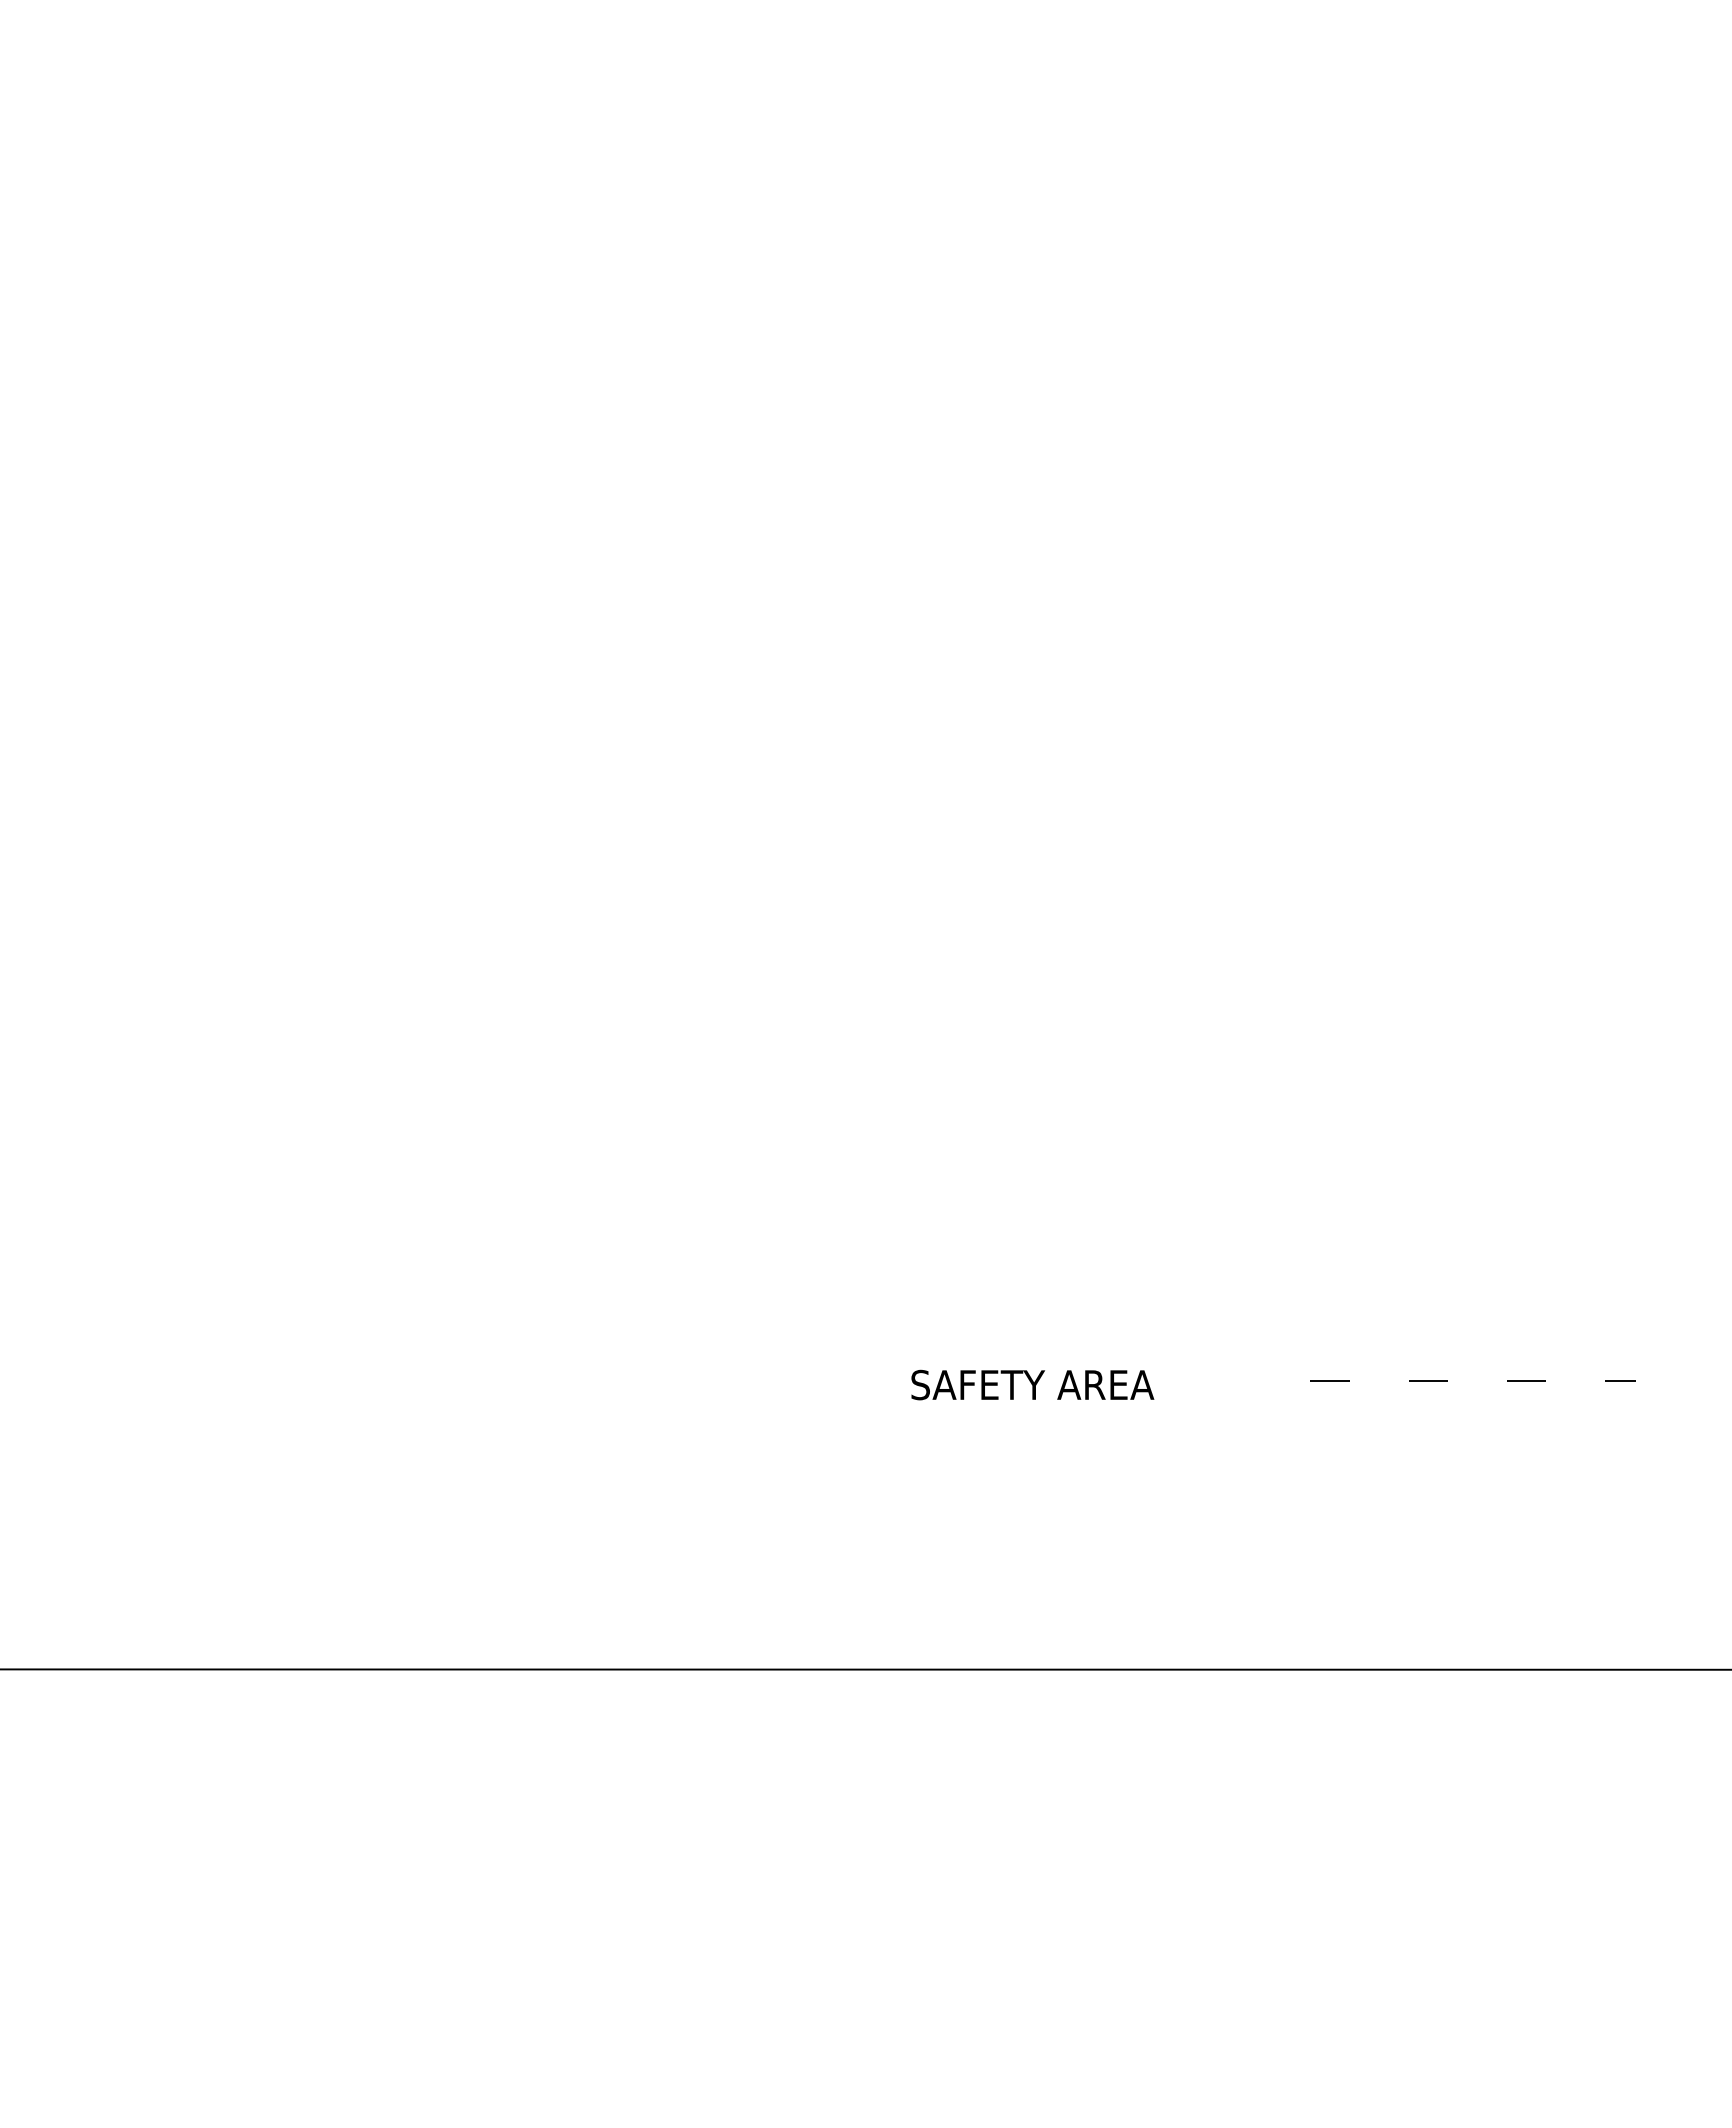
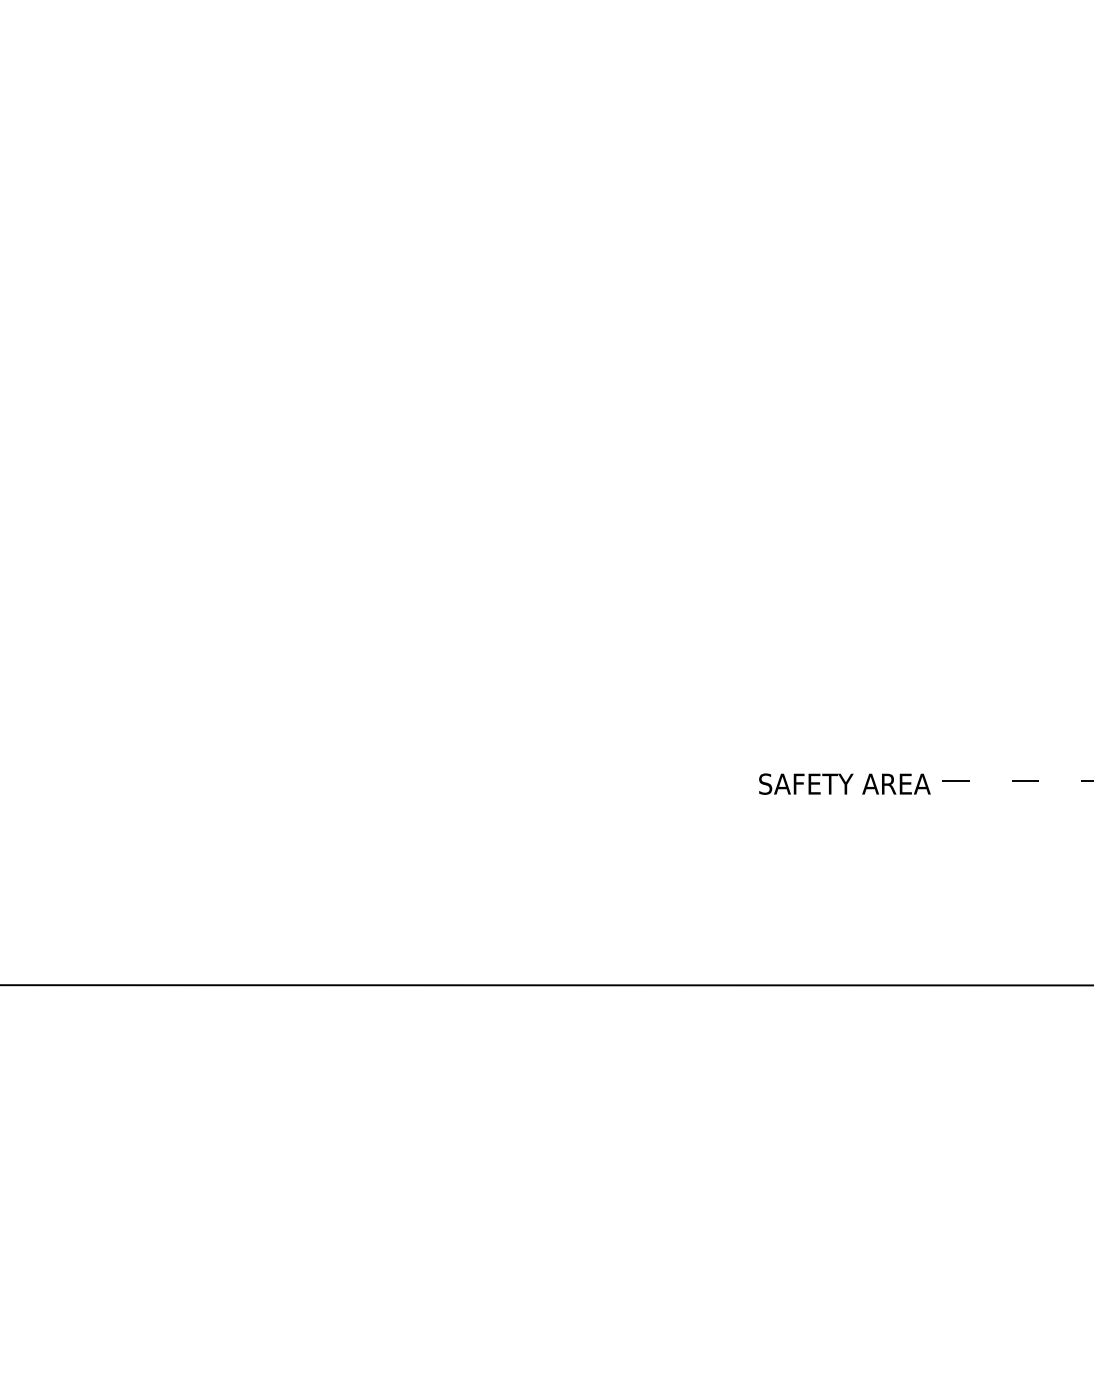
text: (1032, 1384) -> (844, 783), moved

